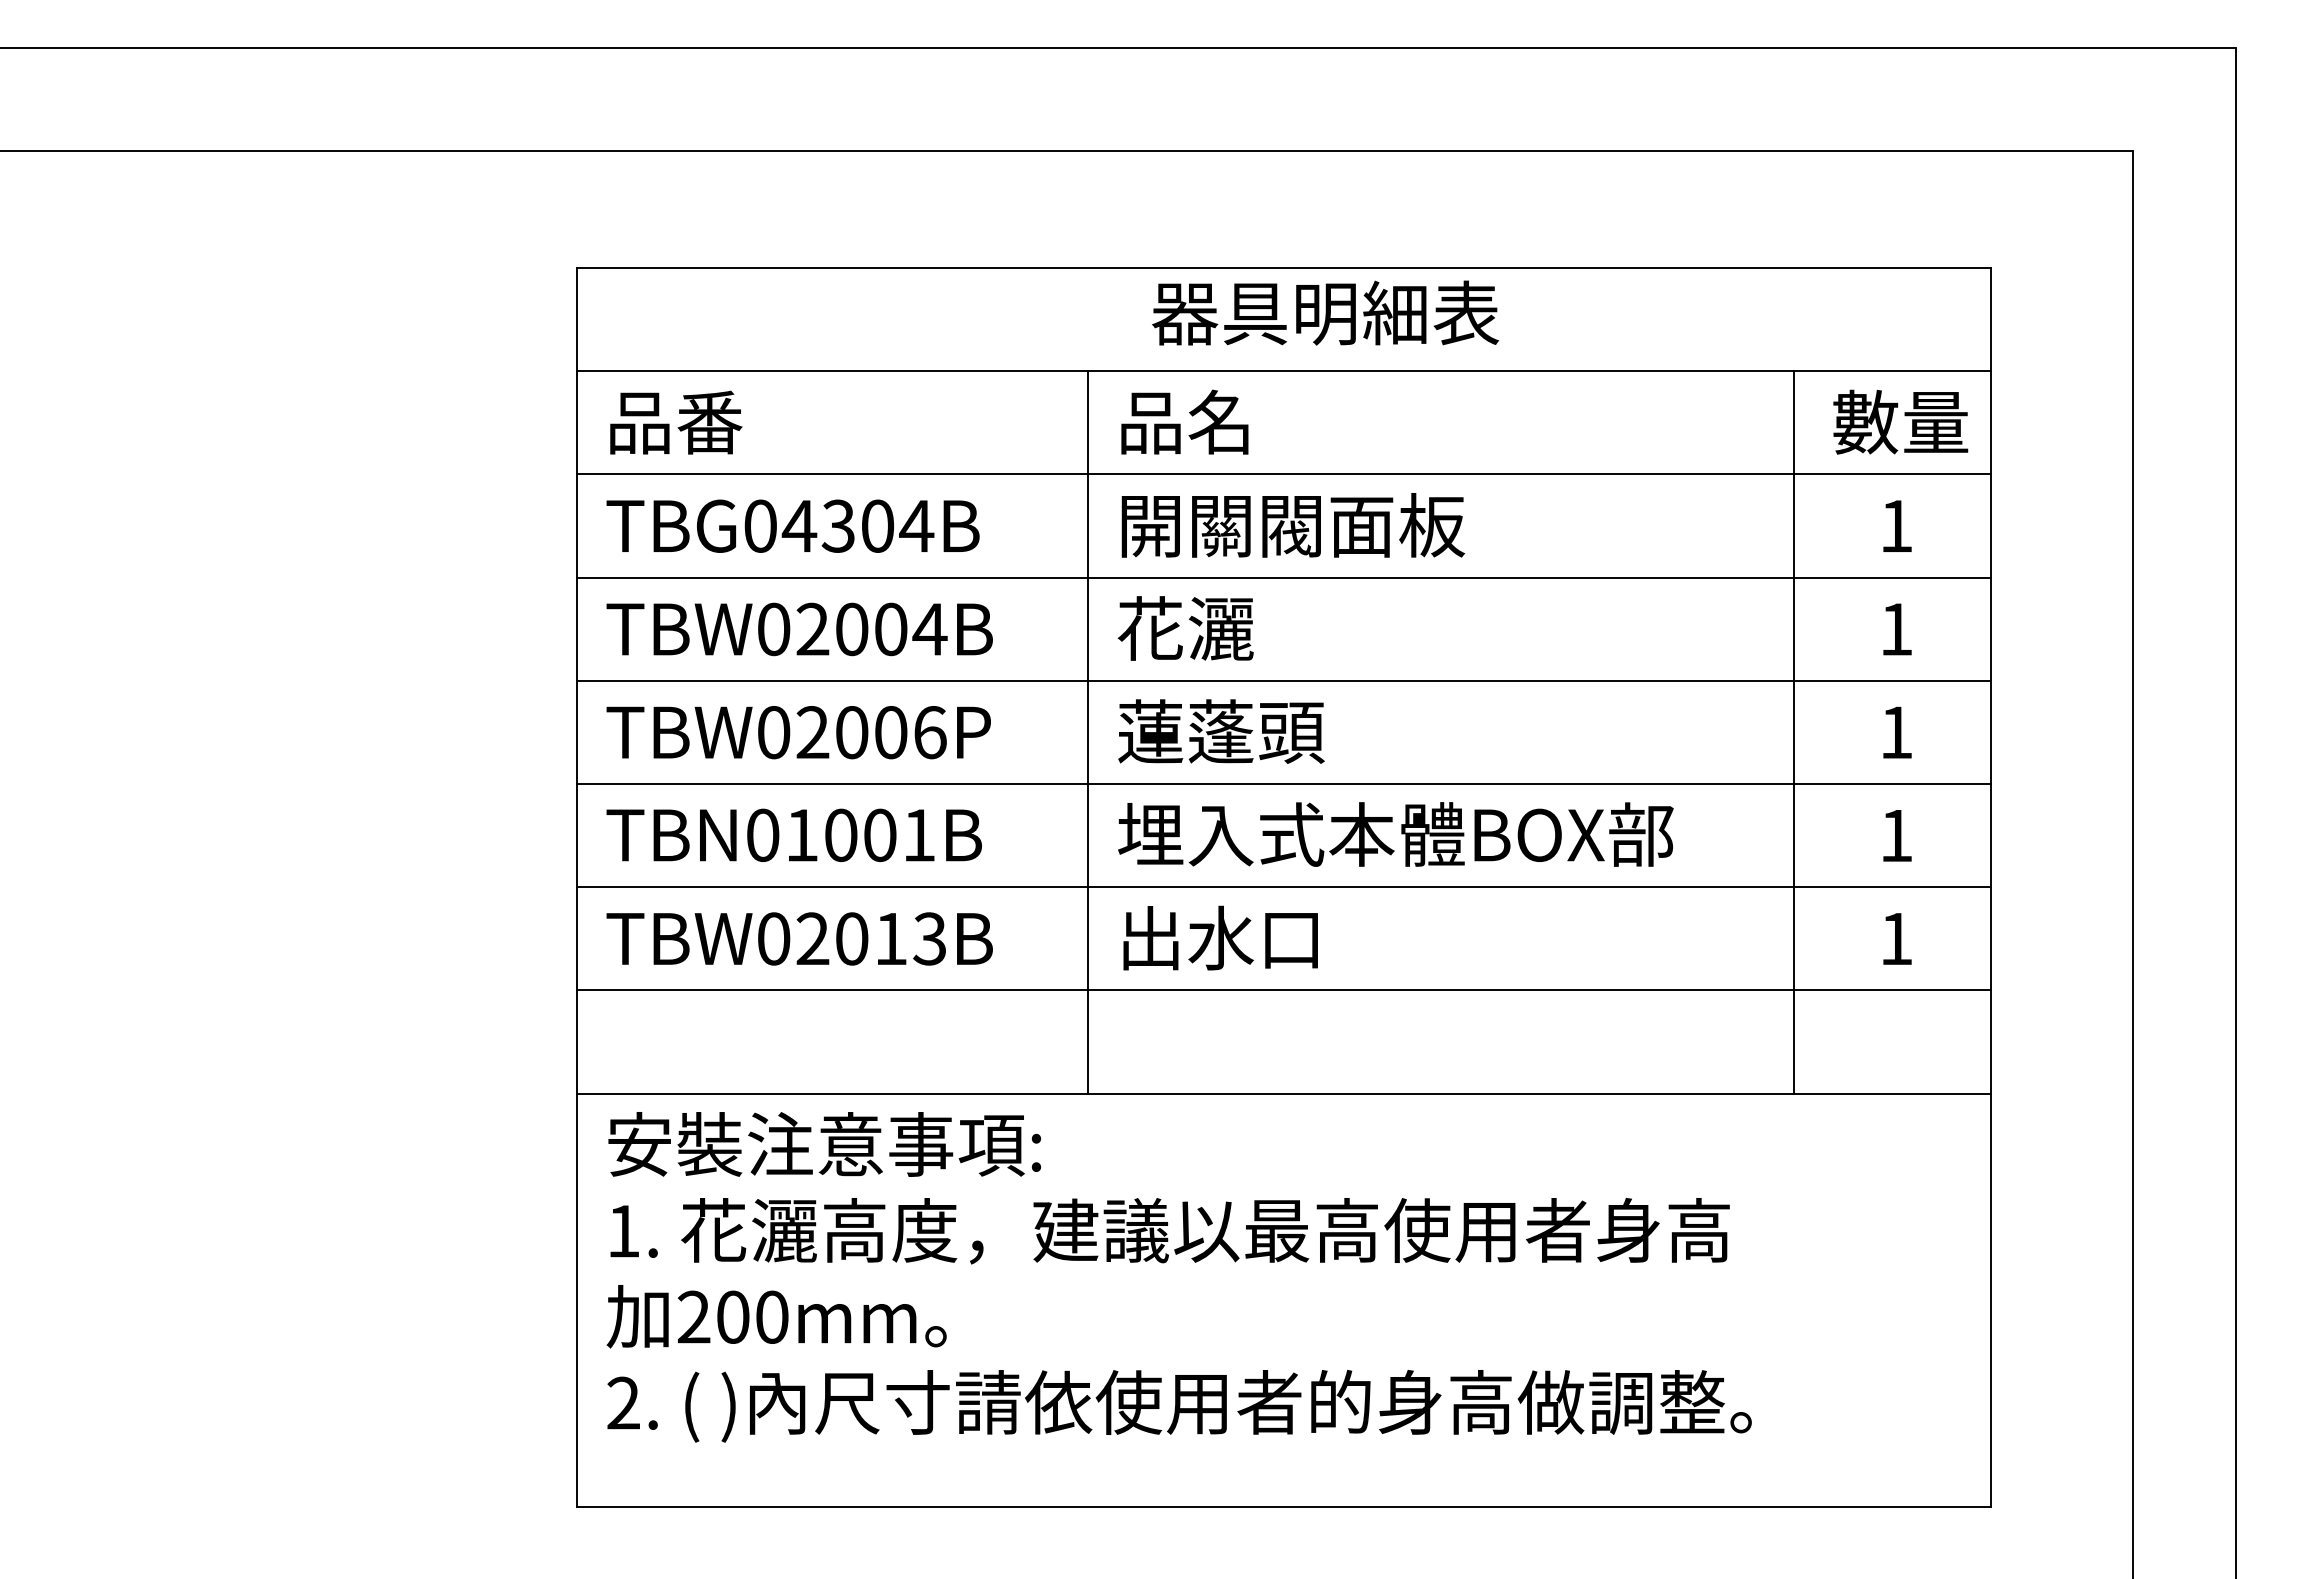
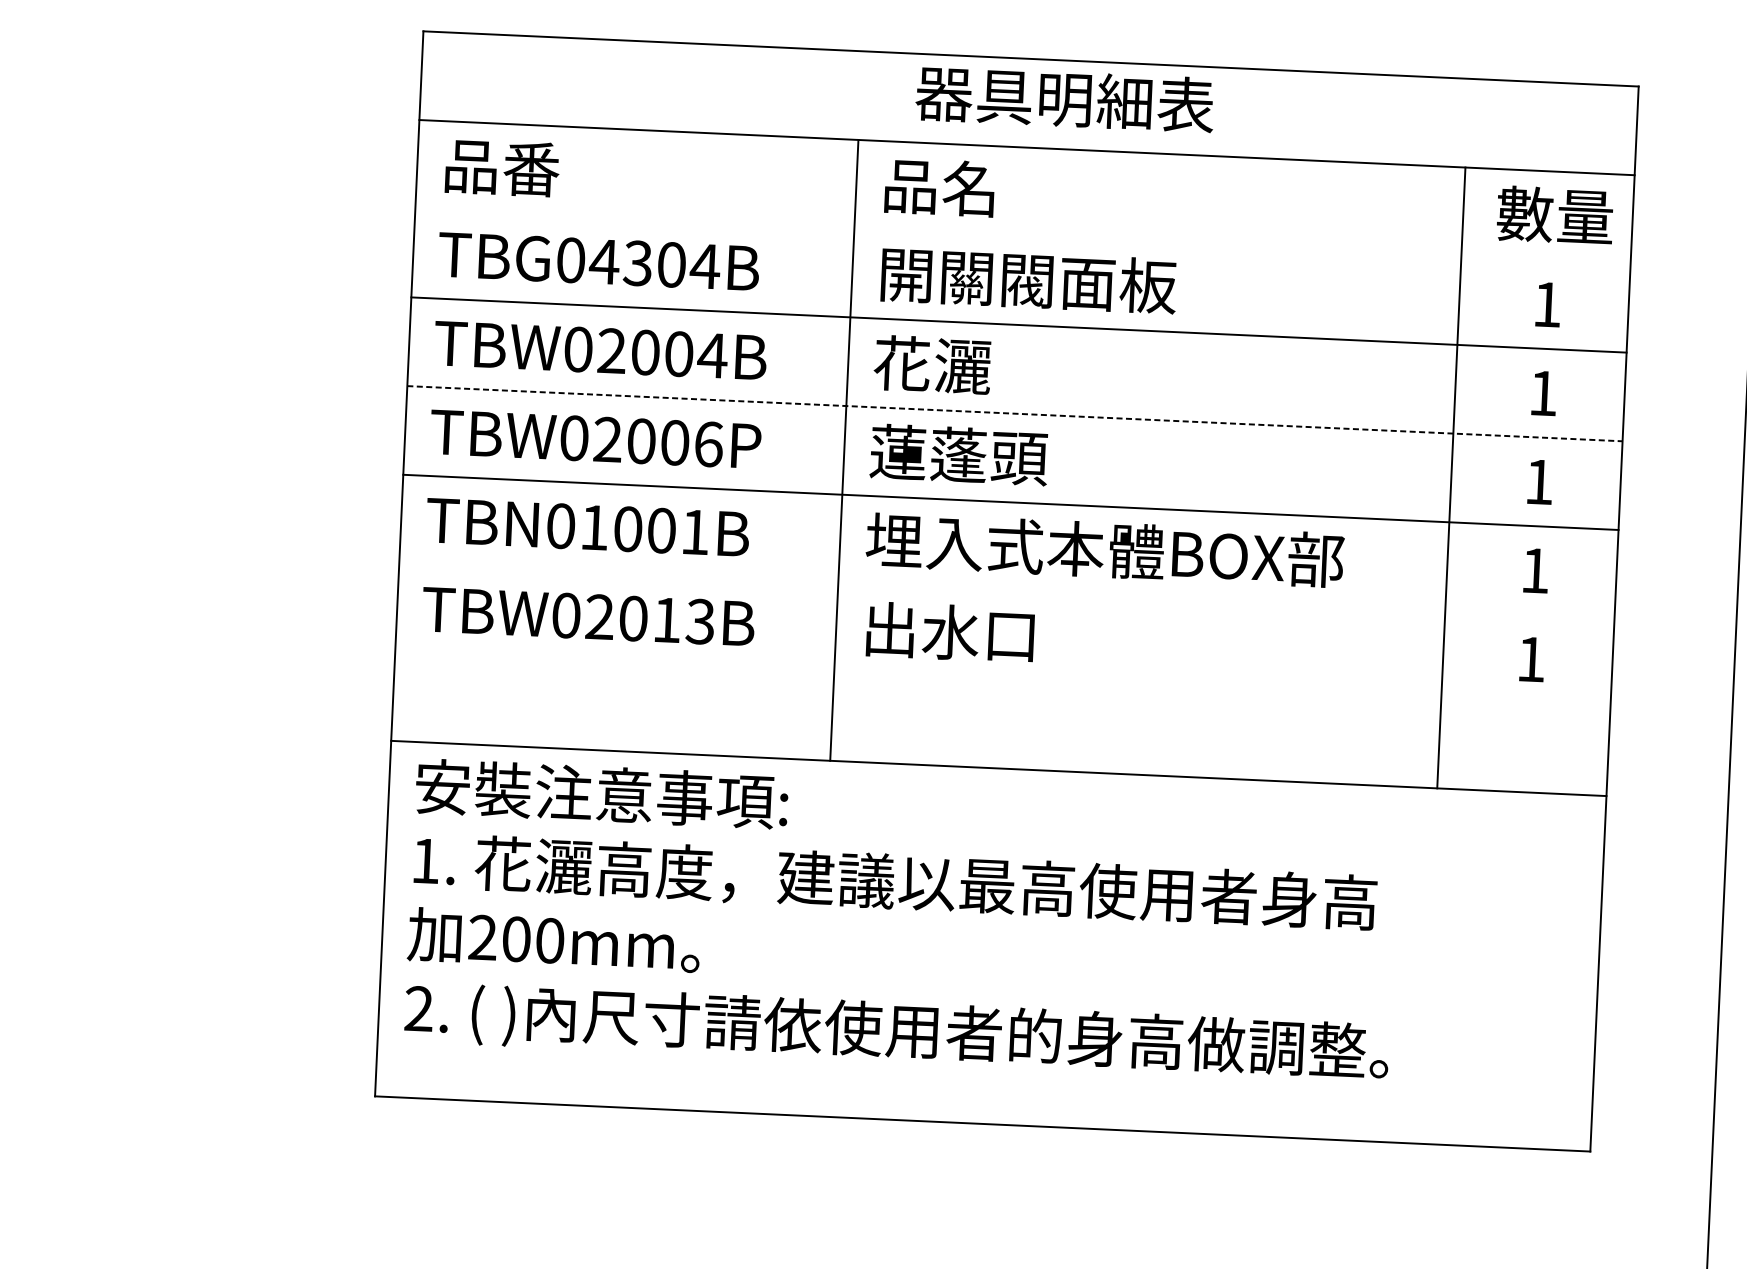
line: (1283, 474) -> (1022, 236), removed
line: (1284, 680) -> (1015, 413), solid -> dashed
line: (1283, 887) -> (1006, 591), removed
line: (1283, 990) -> (1002, 679), removed

